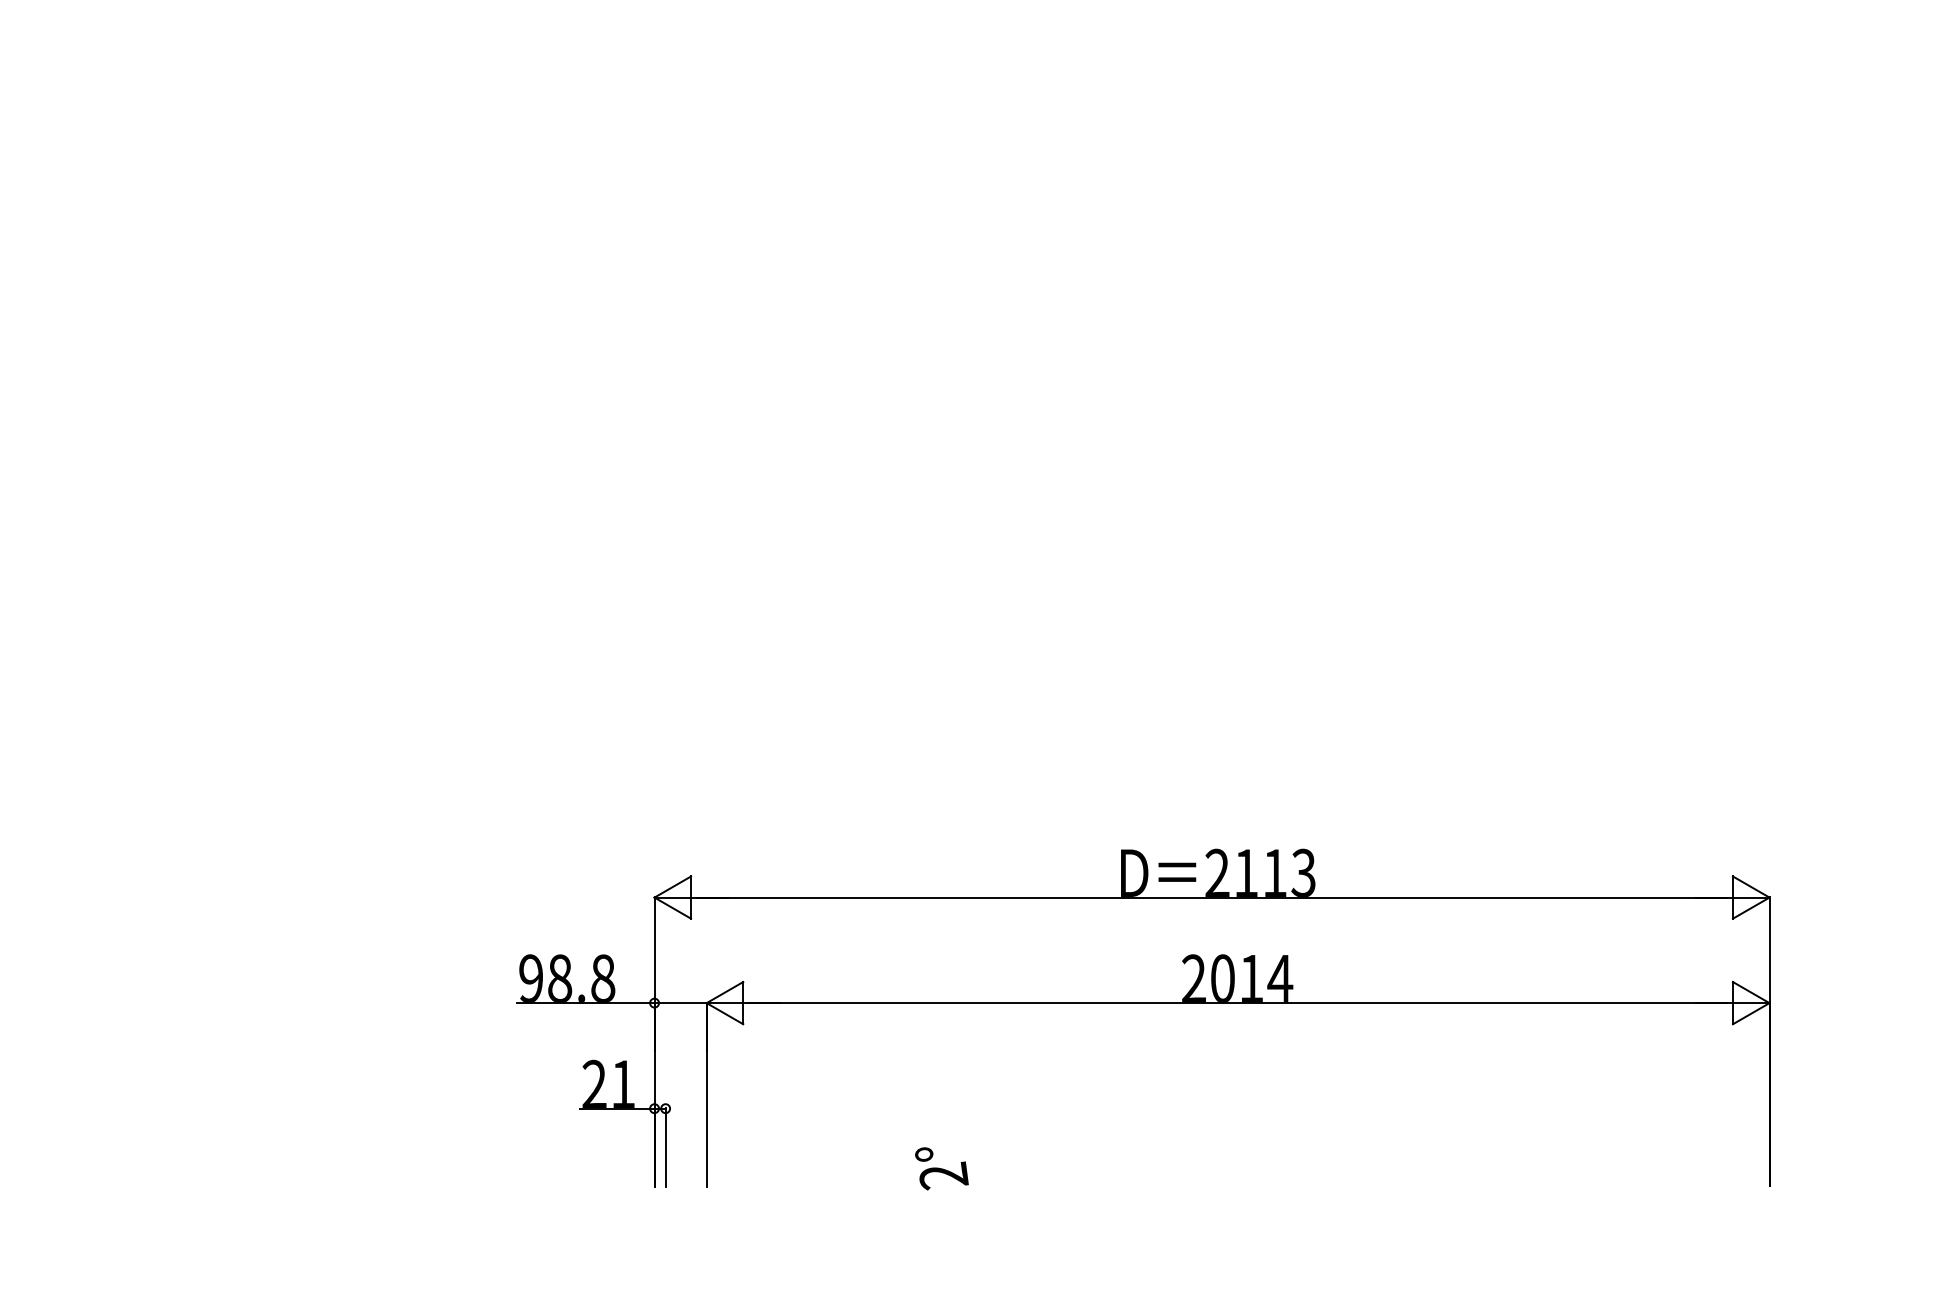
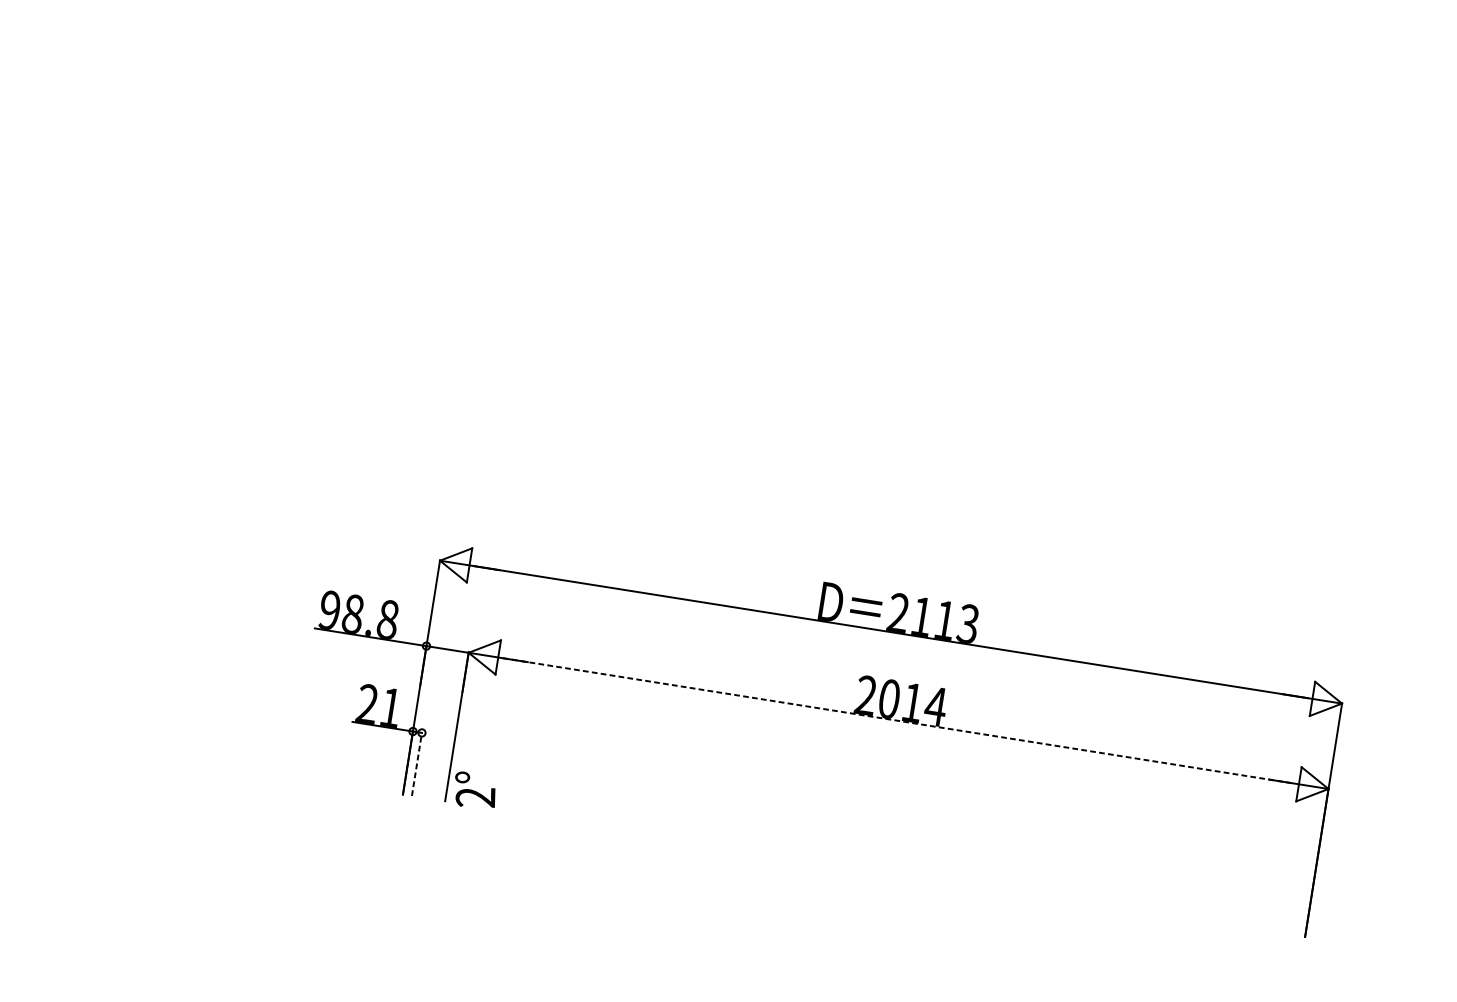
line: (1238, 1003) -> (898, 721), solid -> dashed
line: (665, 1146) -> (416, 763), solid -> dashed
text: (941, 1168) -> (474, 790), moved

